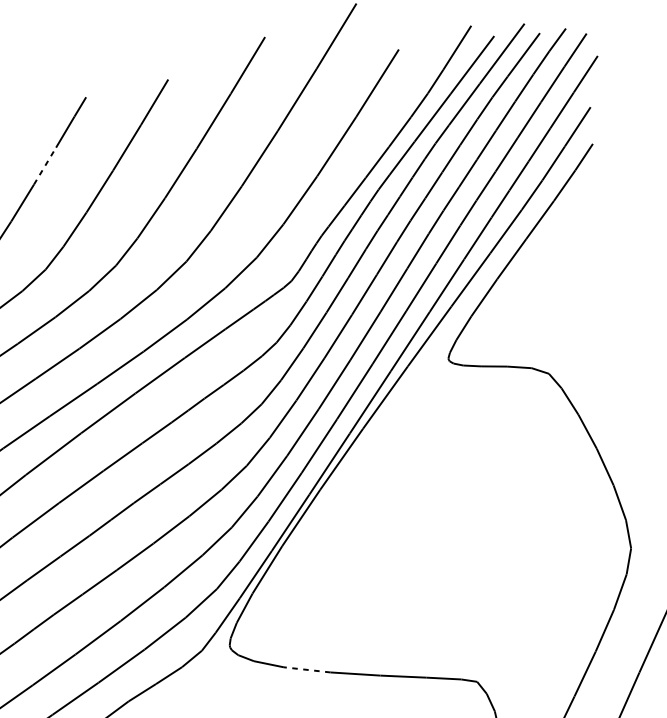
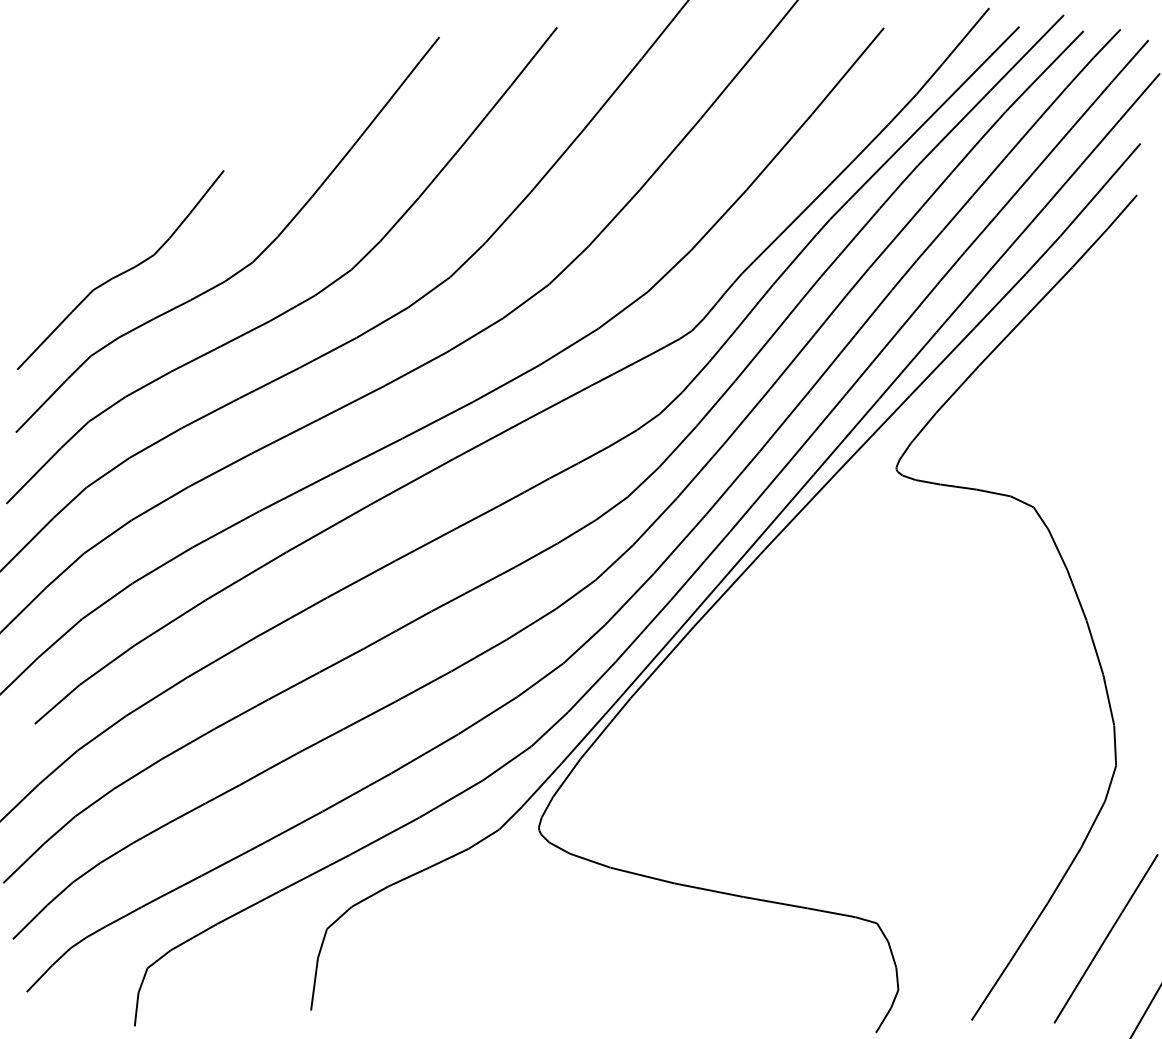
line: (44, 166) -> (369, 125), dashed -> solid
line: (307, 669) -> (642, 875), dashed -> solid

